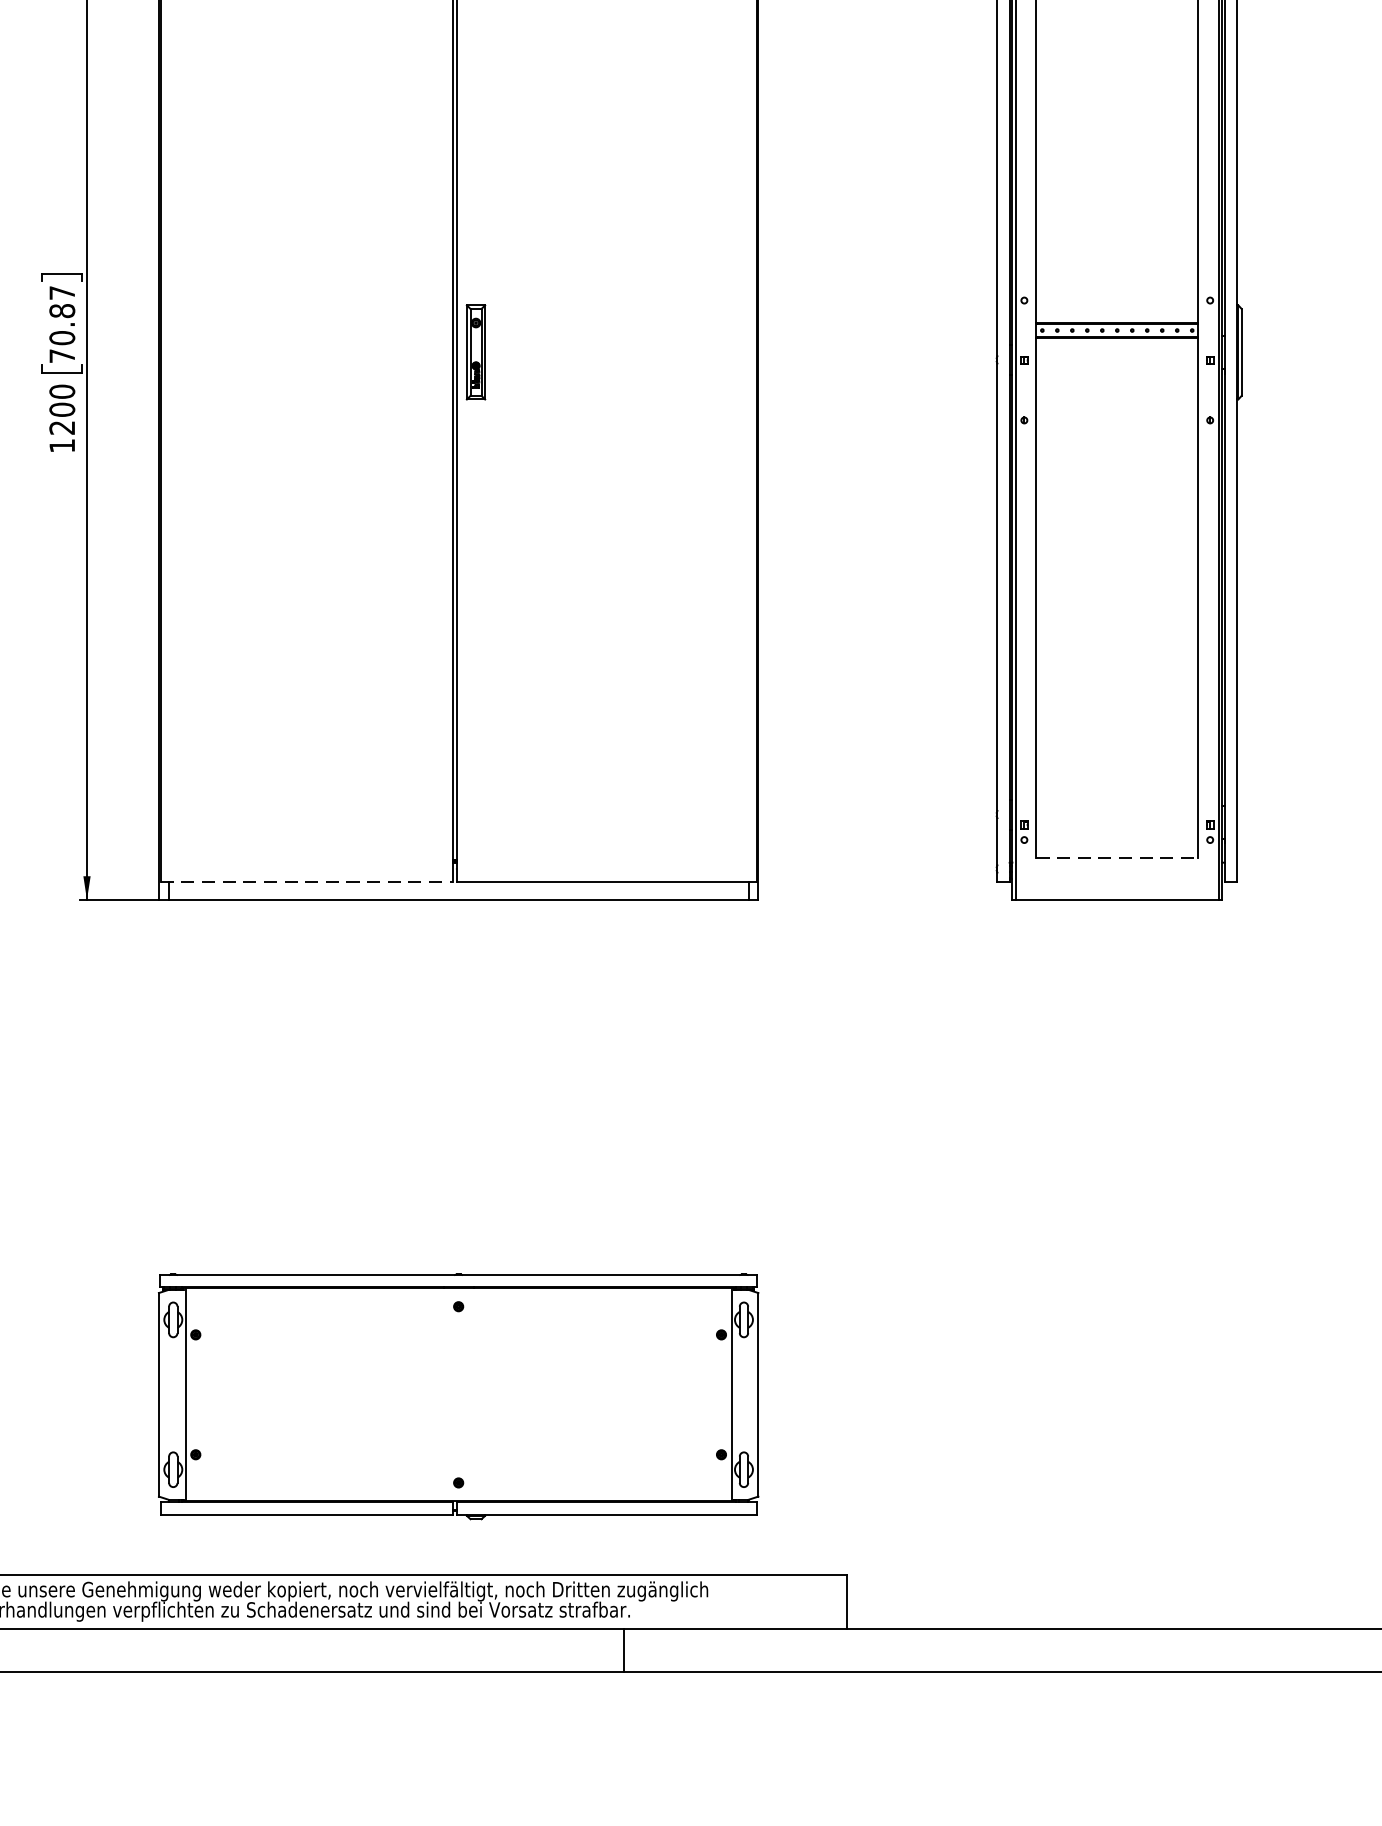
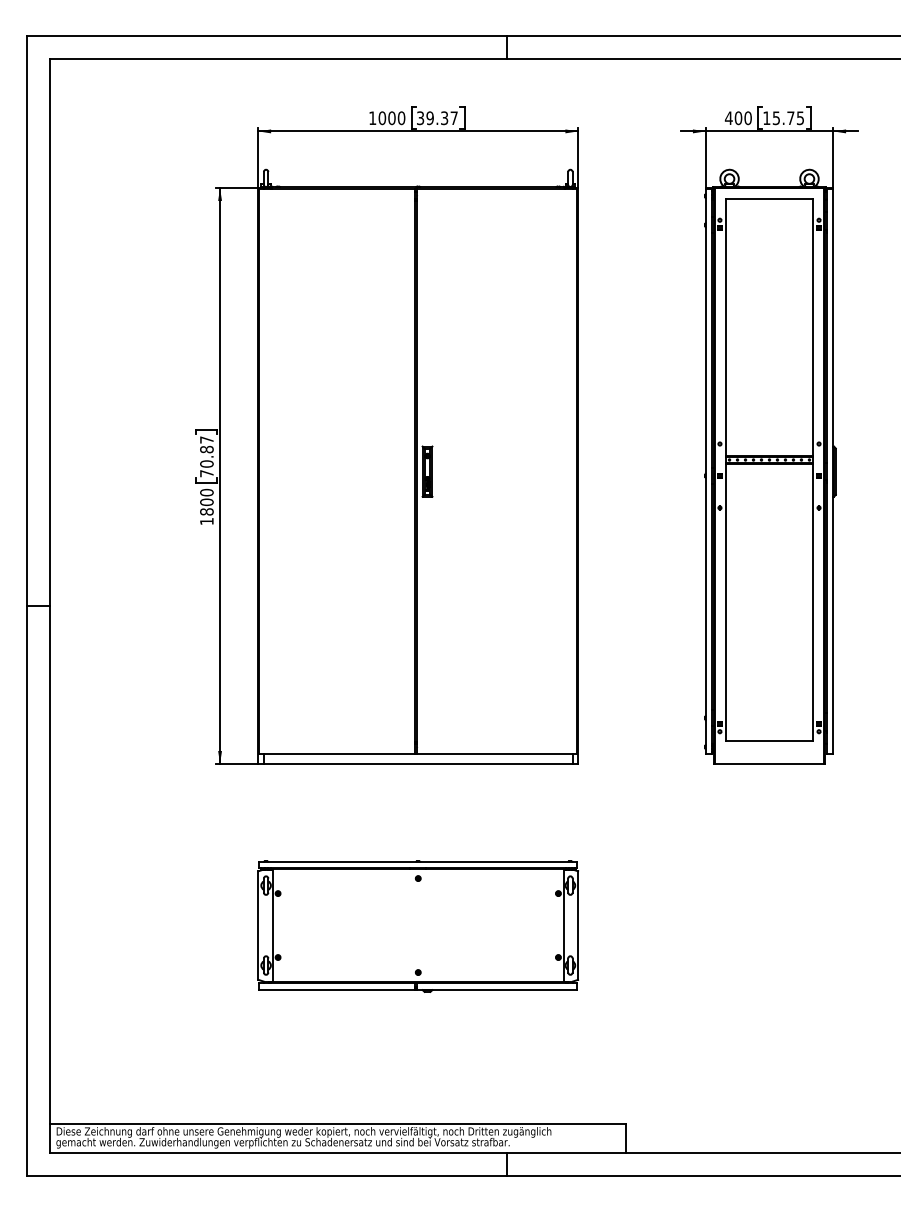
text: (61, 427) -> (206, 511), 1200 -> 1800
line: (1119, 858) -> (770, 741), dashed -> solid
line: (307, 882) -> (337, 754), dashed -> solid
part: (459, 1396) -> (418, 926), moved

